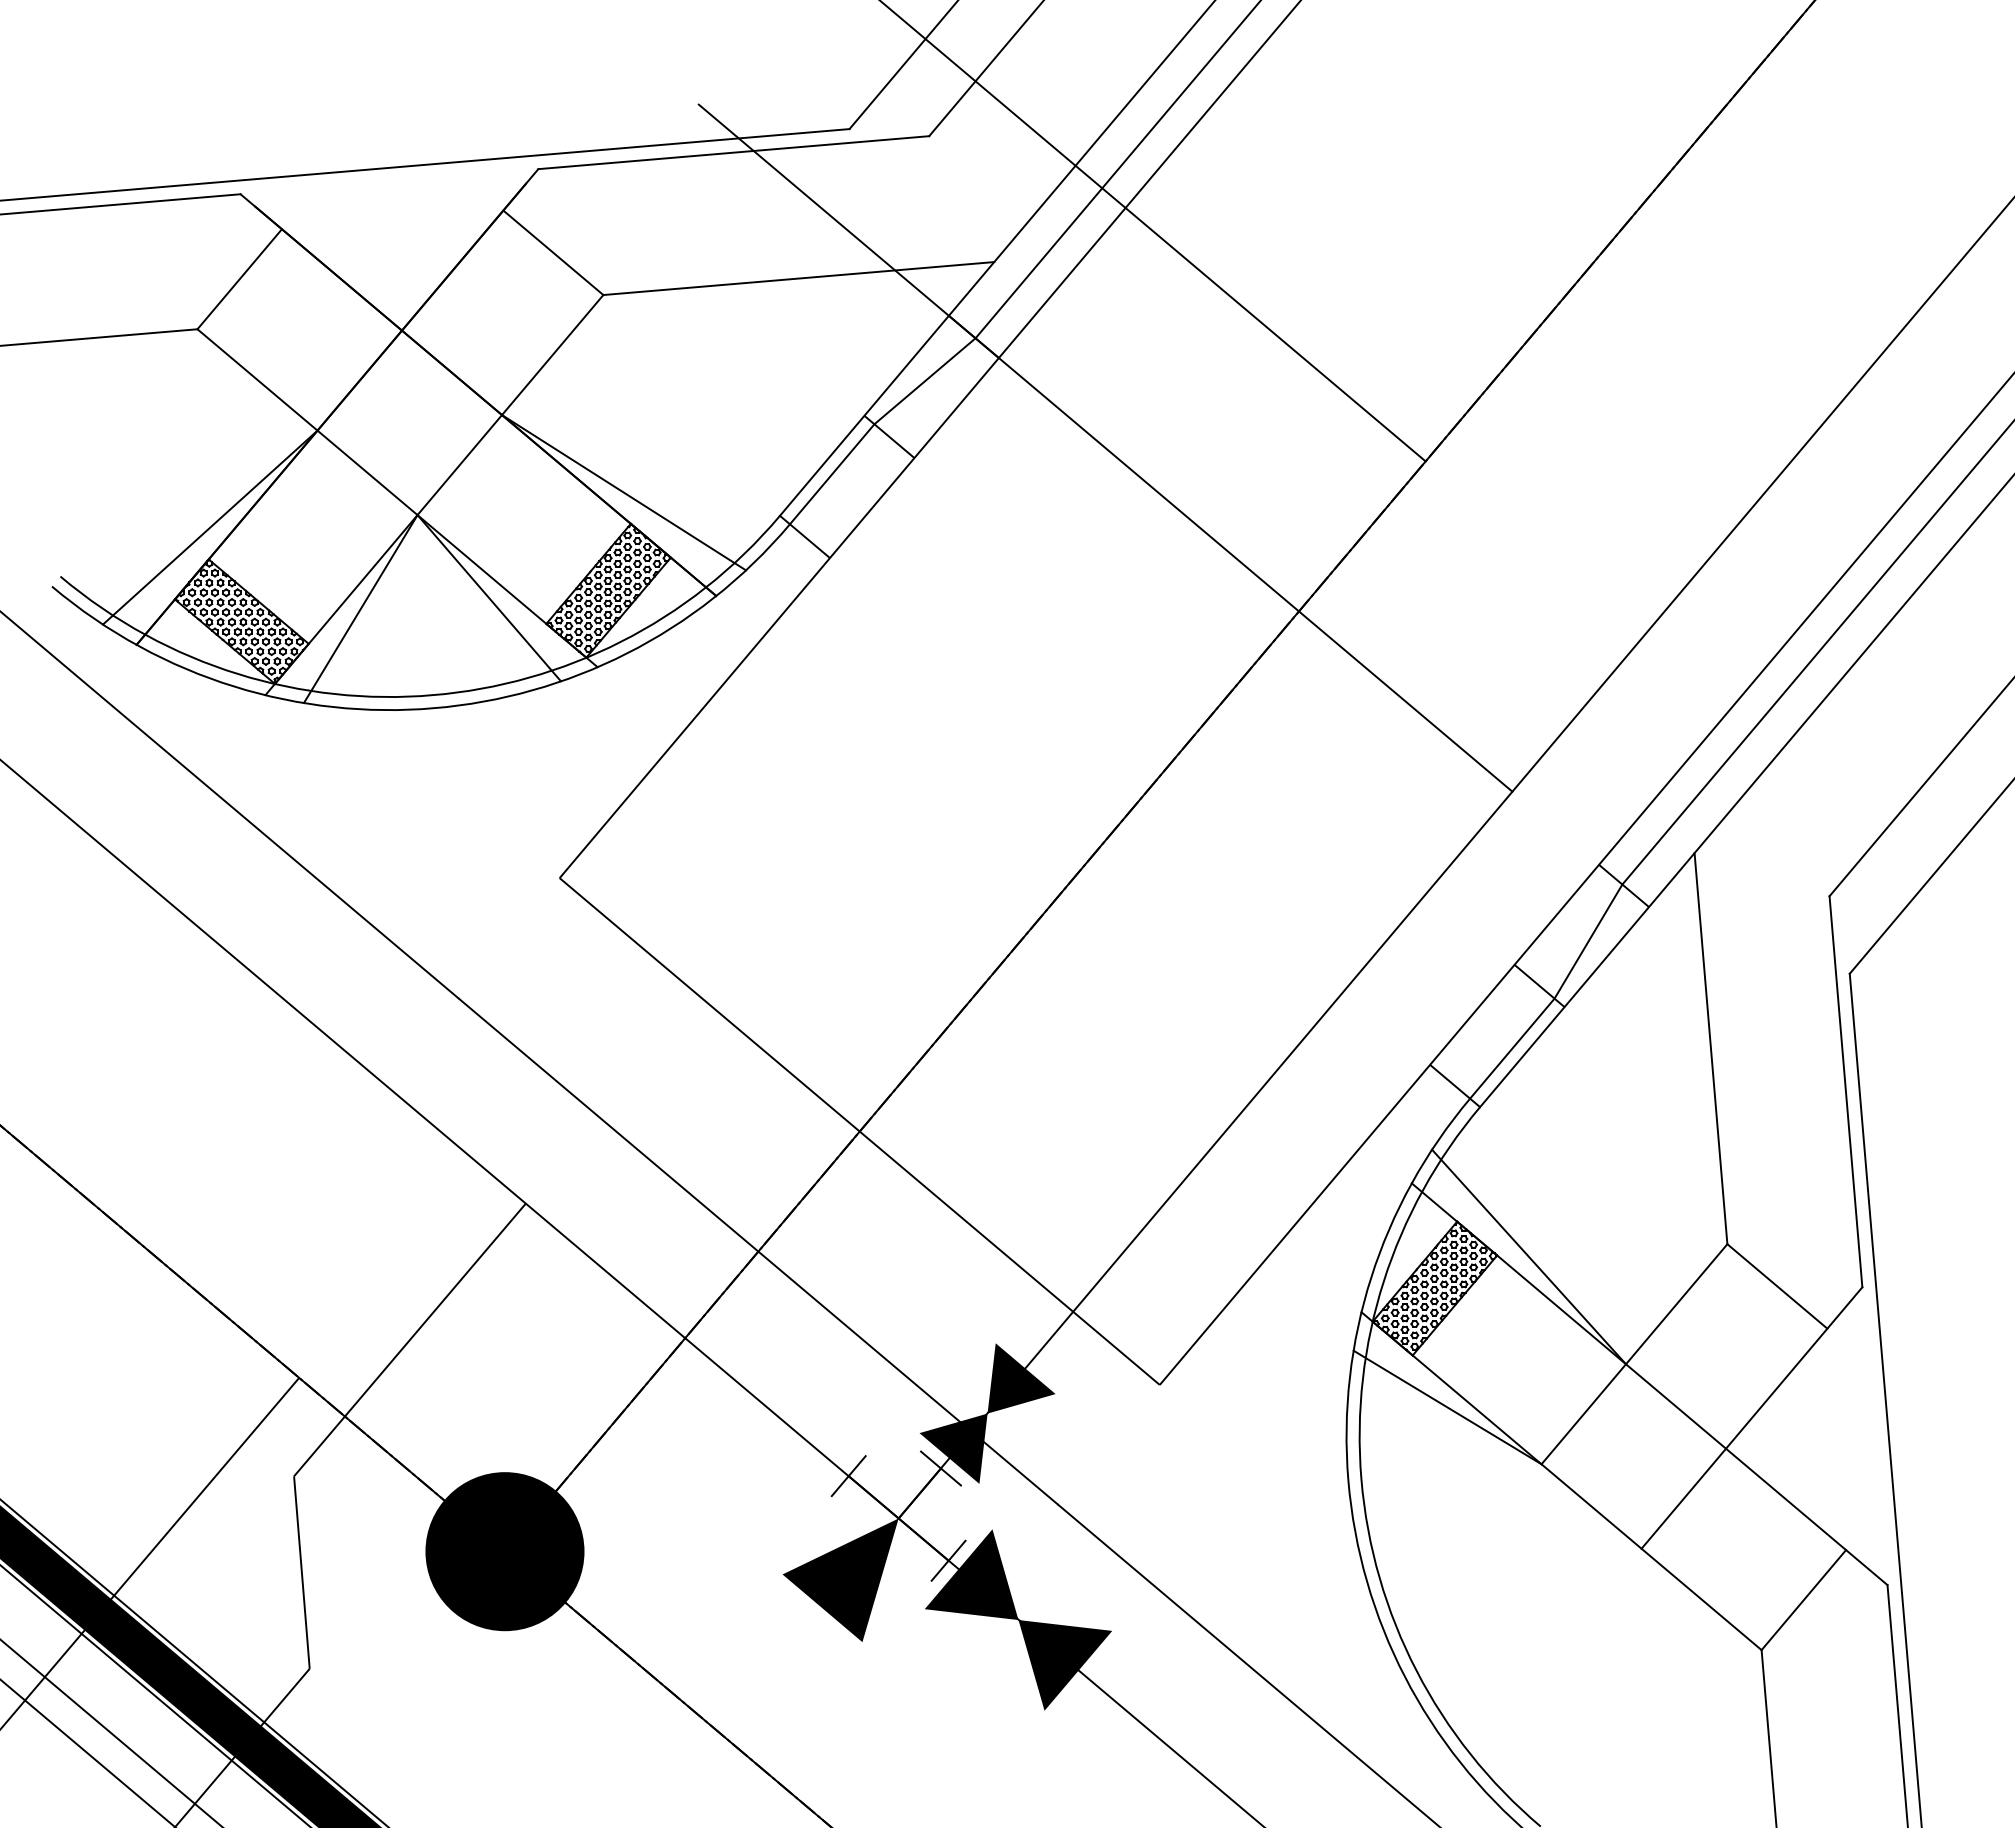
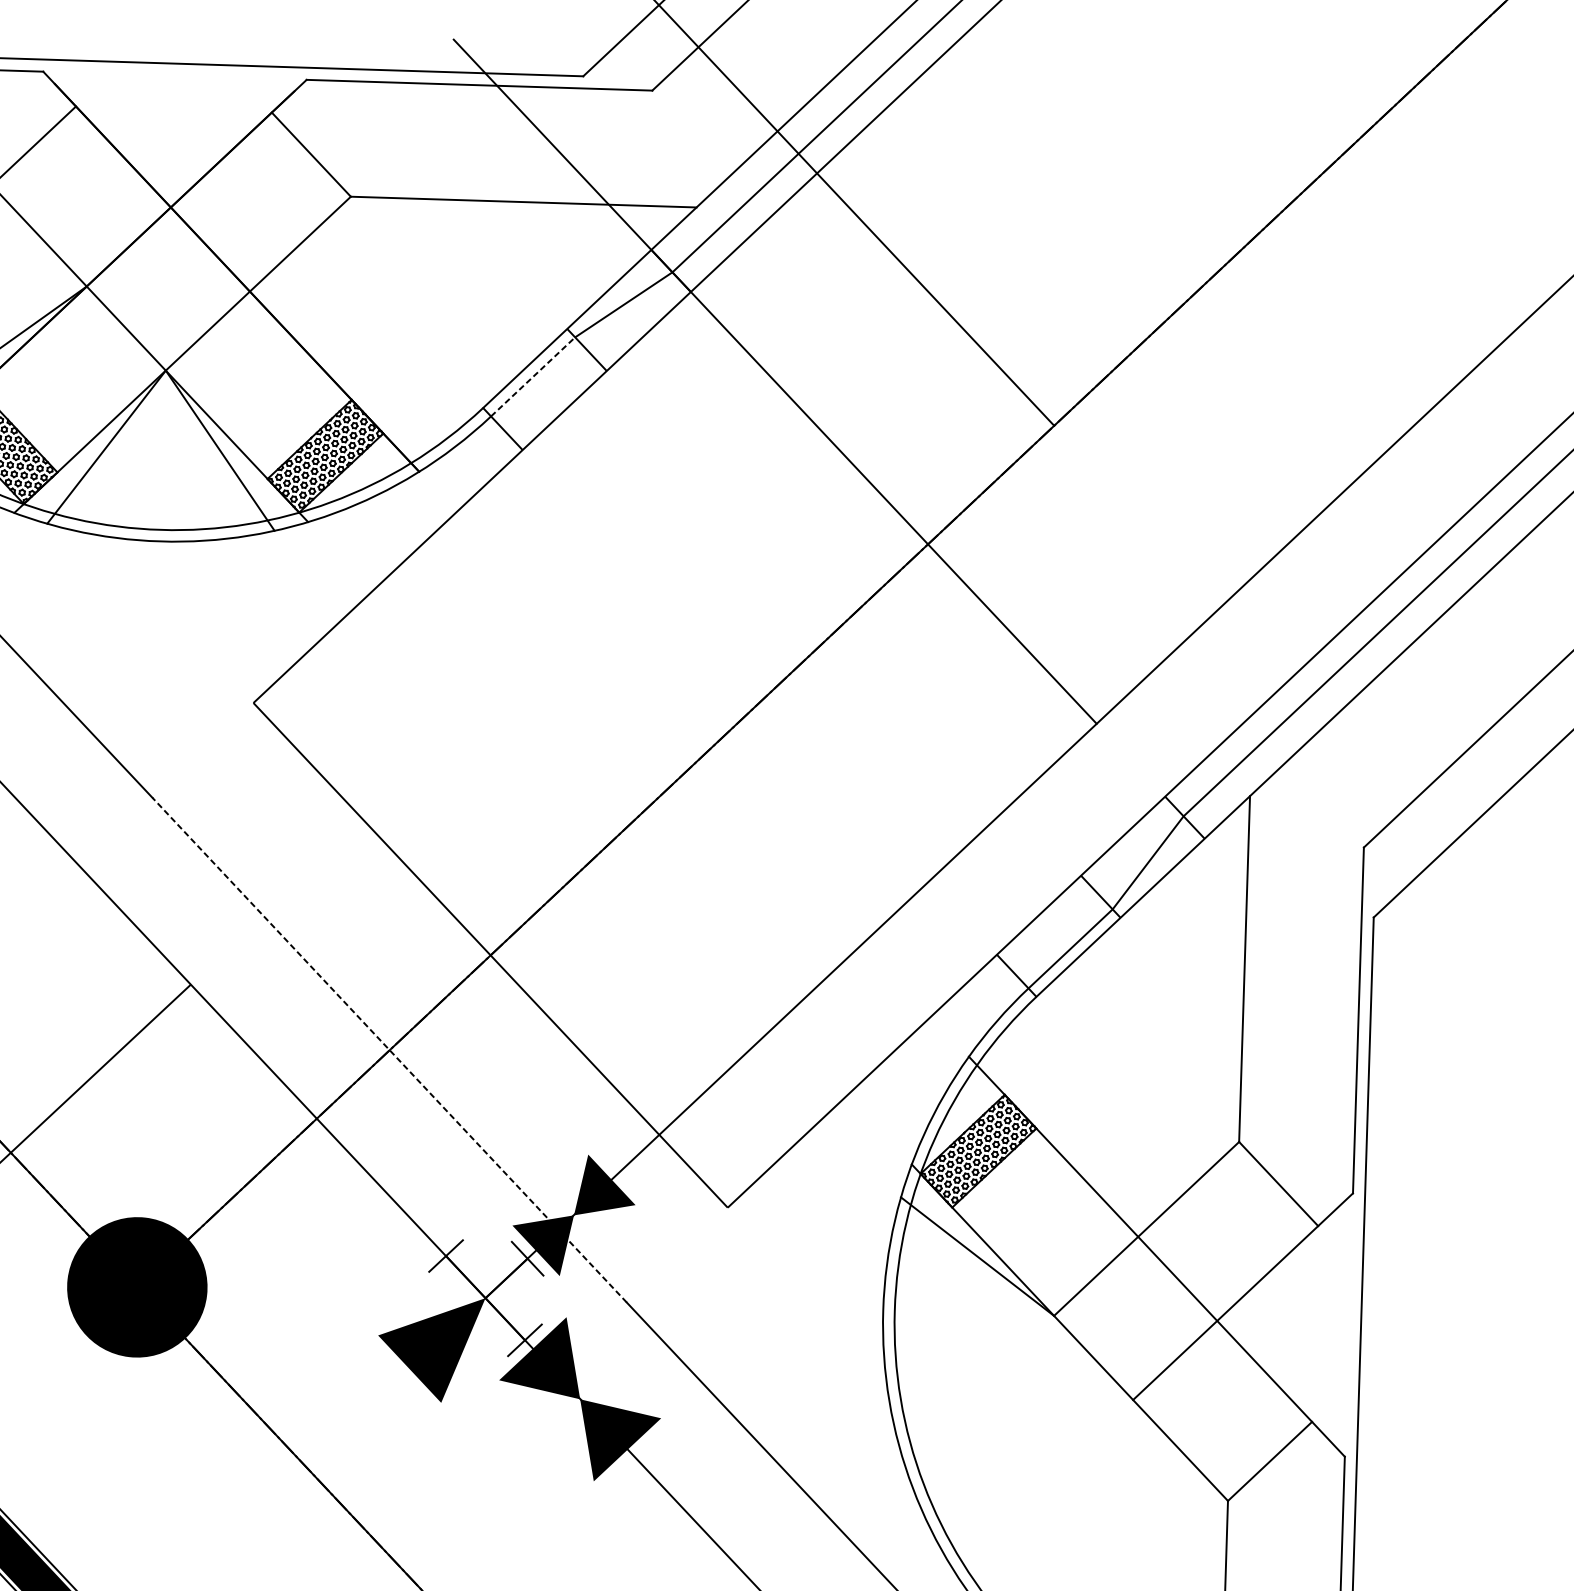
line: (832, 473) -> (533, 376), solid -> dashed
line: (624, 492) -> (349, 371), removed
line: (758, 1251) -> (389, 1050), solid -> dashed
line: (1529, 1256) -> (1064, 1132), removed

